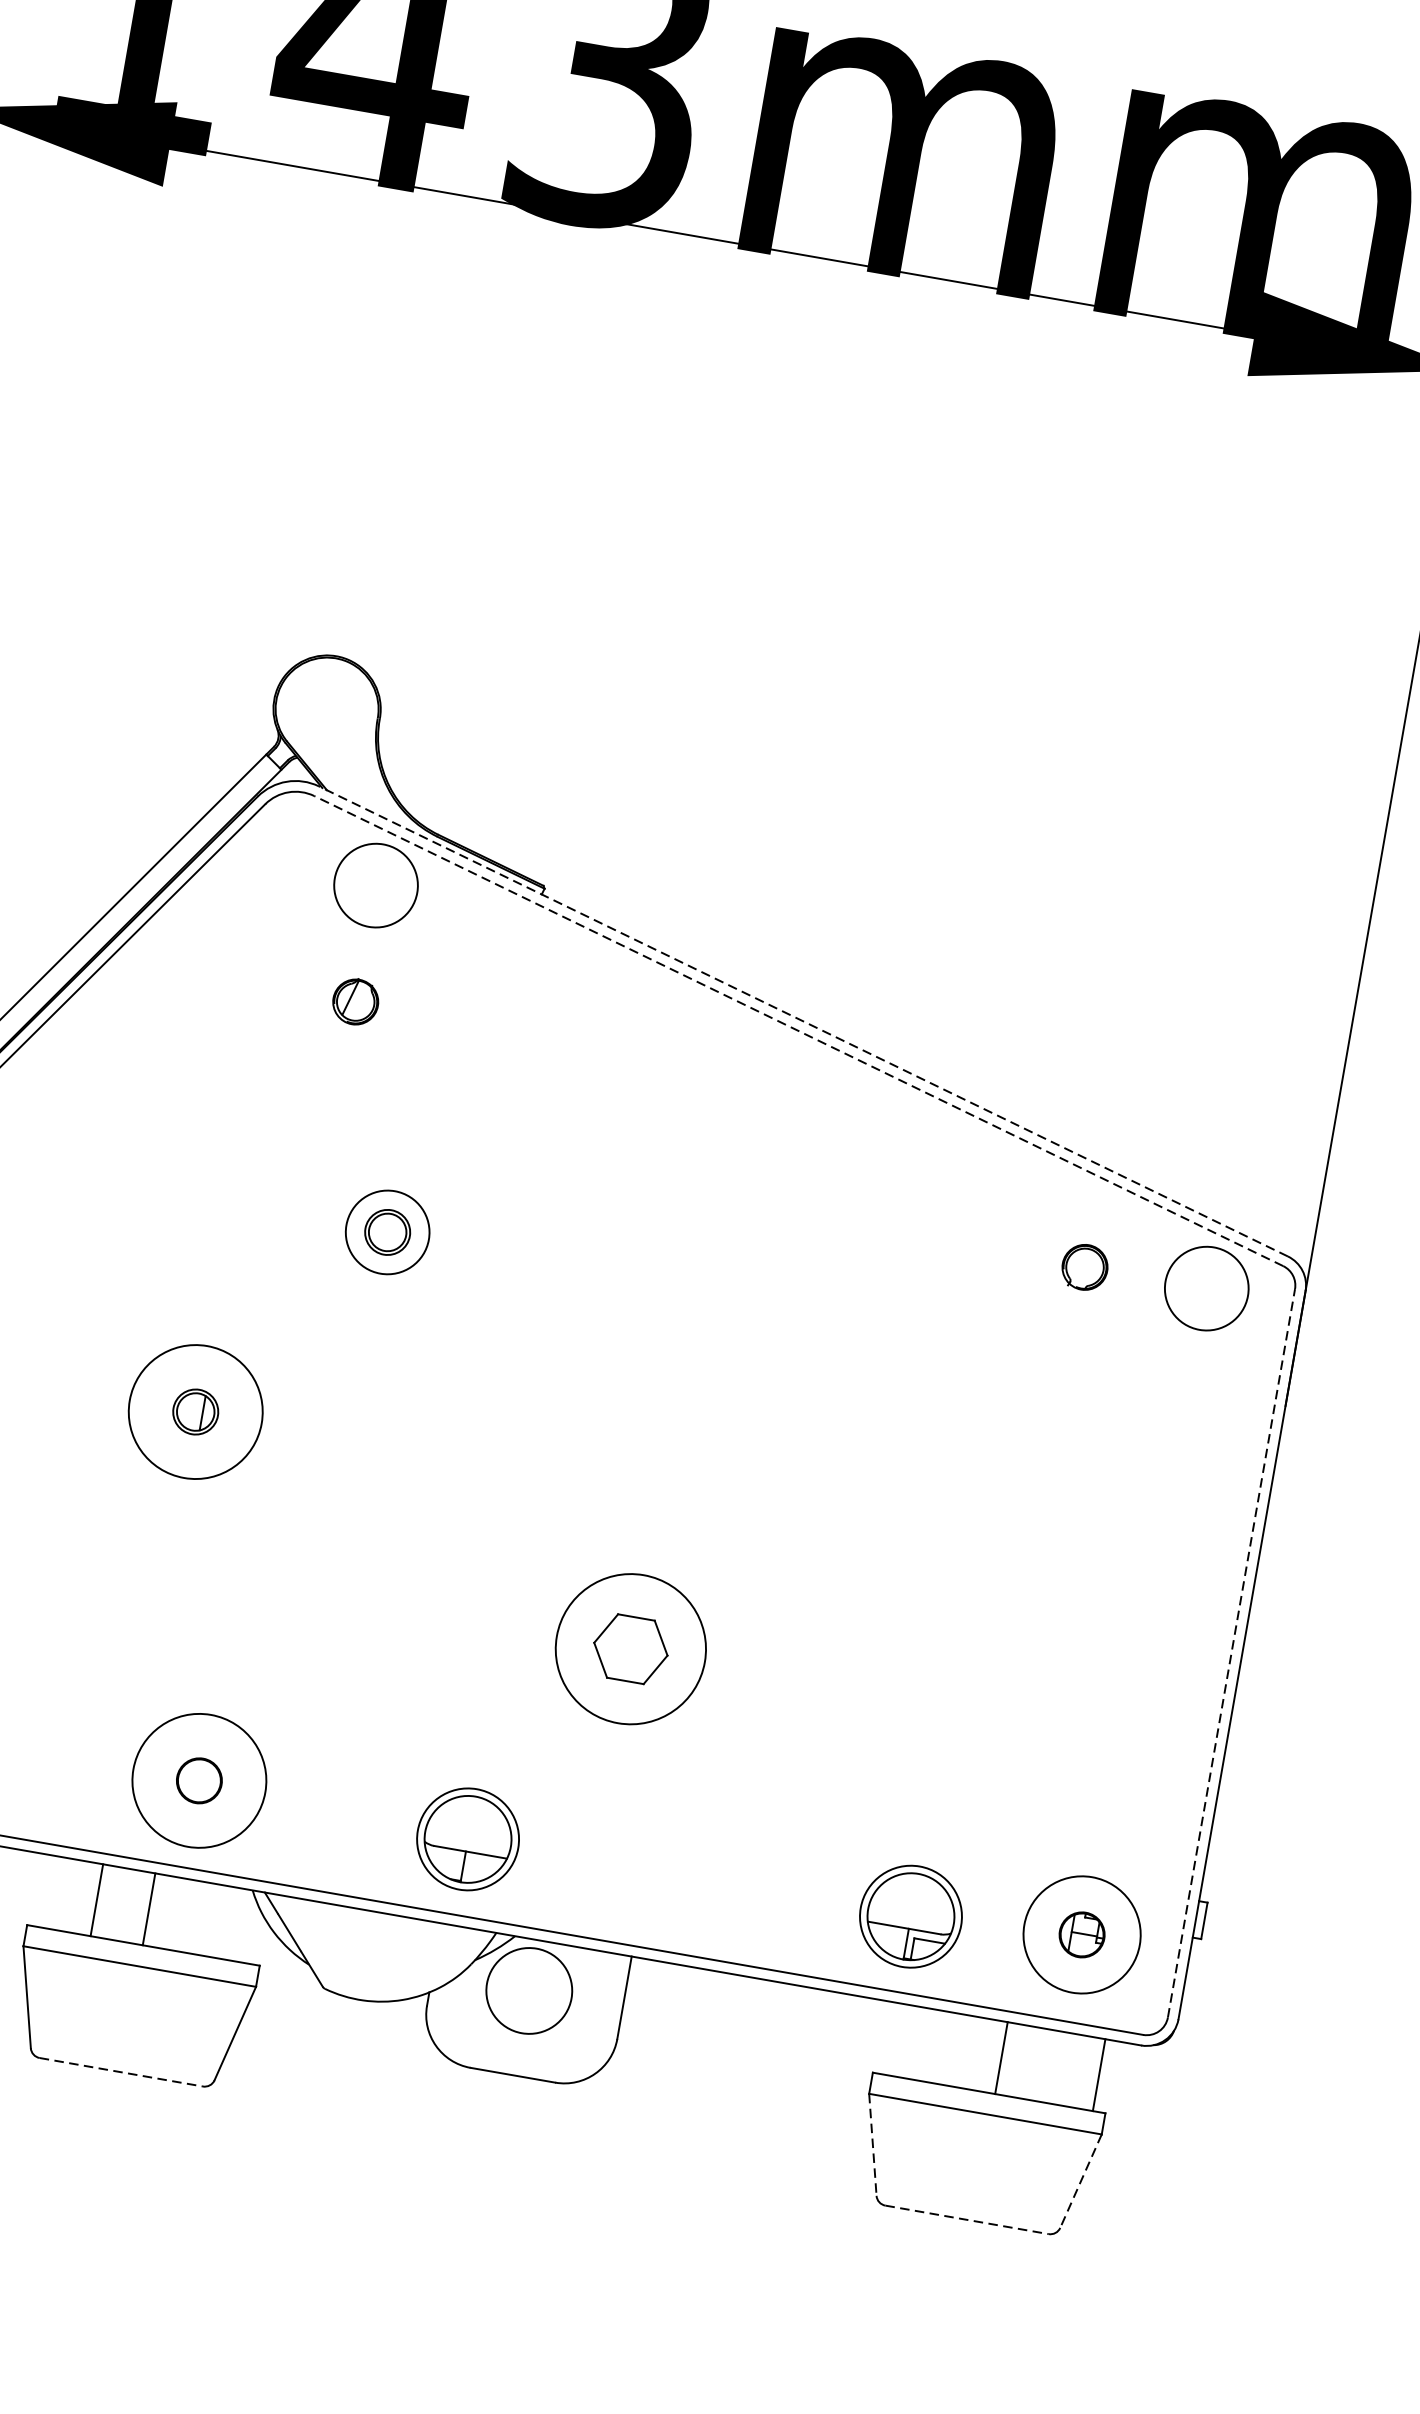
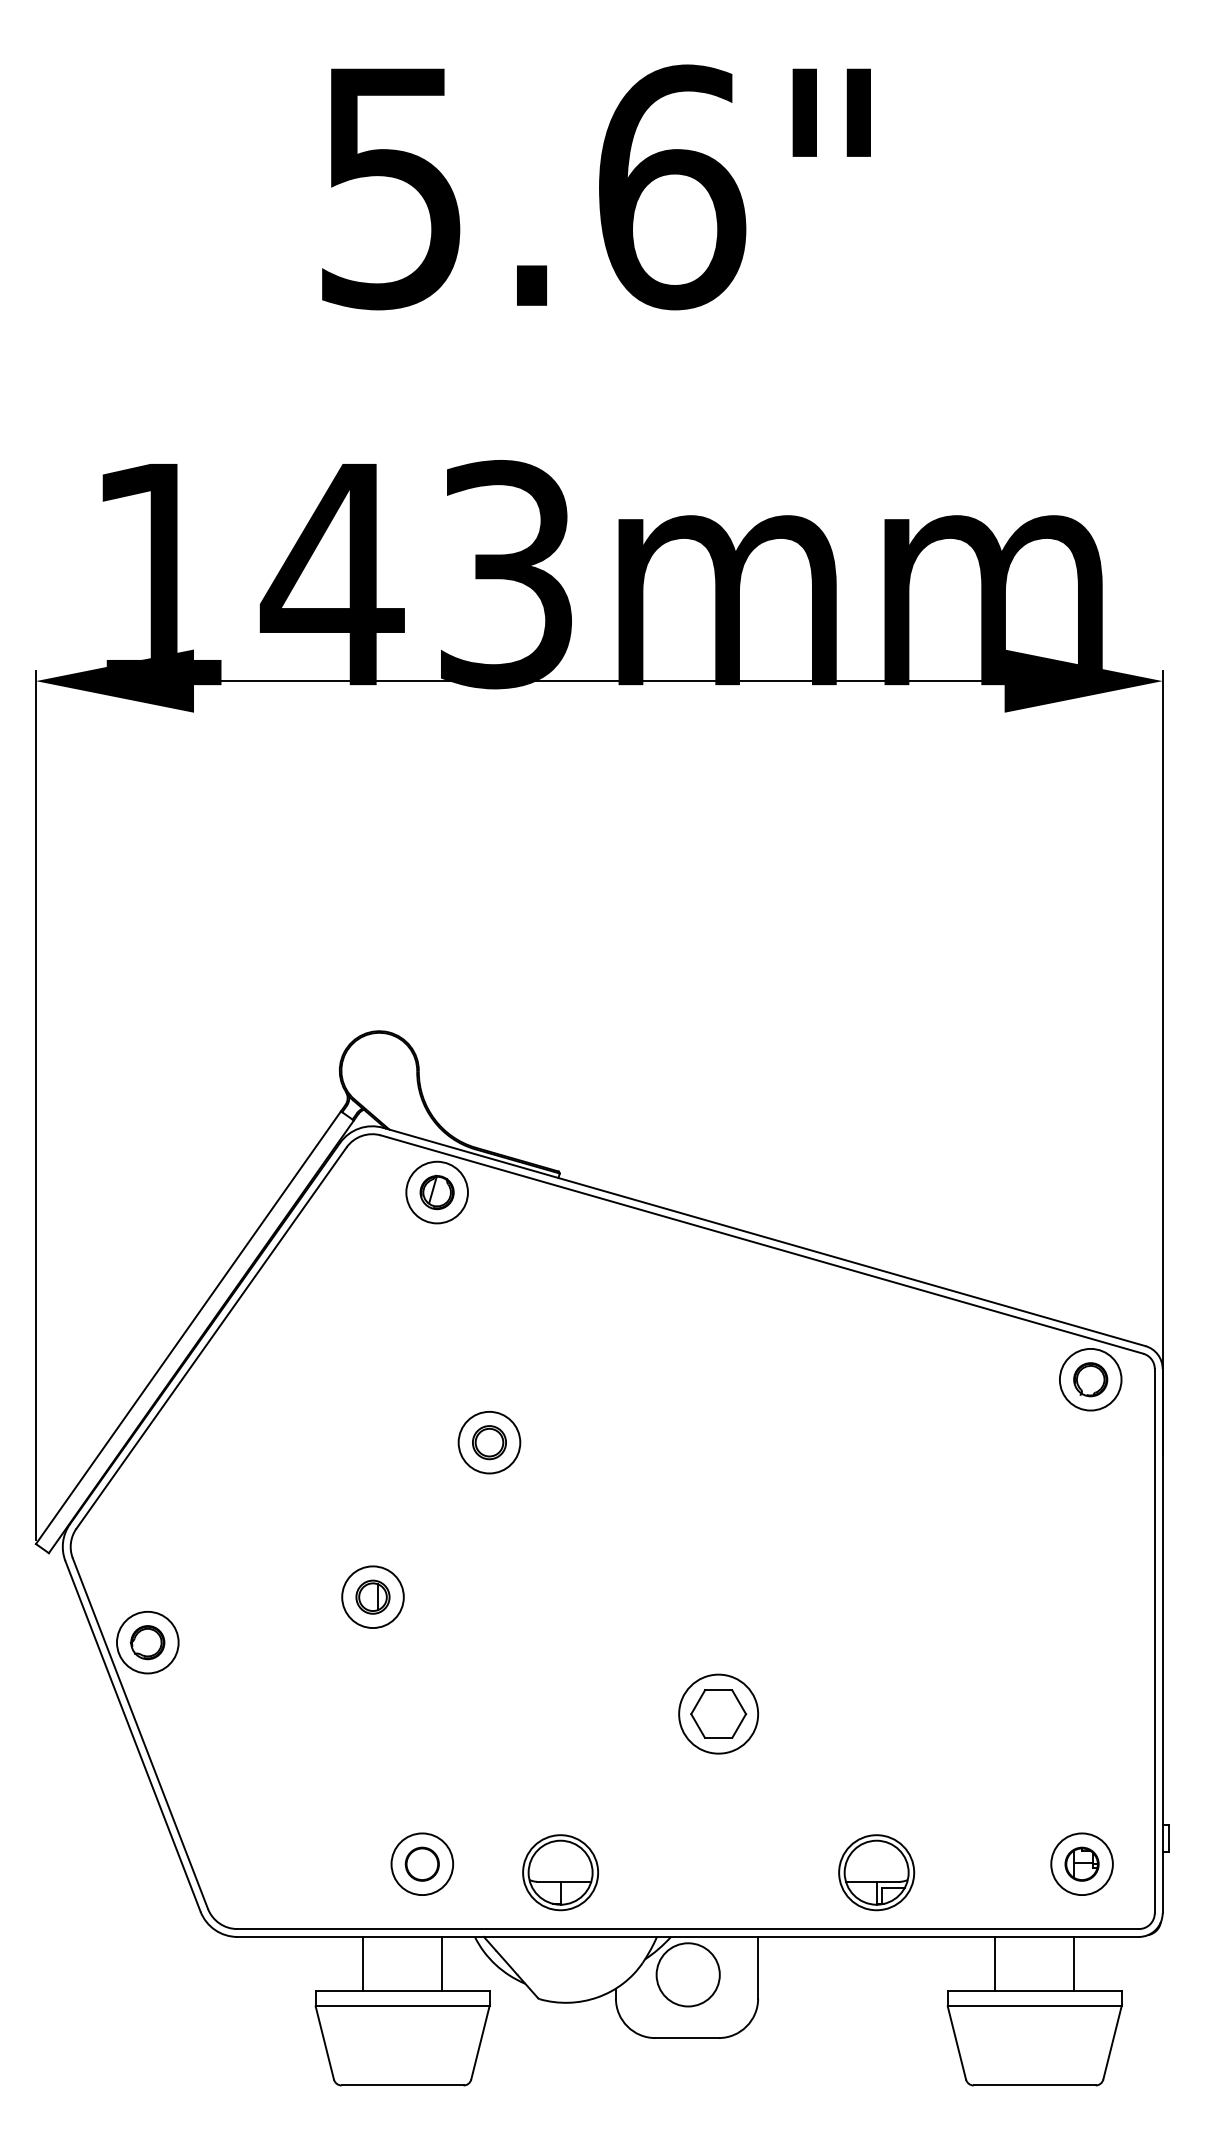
part: (354, 1001) -> (436, 1192), moved
line: (802, 1020) -> (763, 1236), dashed -> solid
line: (797, 1030) -> (761, 1244), dashed -> solid
part: (1084, 1267) -> (1090, 1379), moved
circle: (194, 1412) -> (372, 1597), size x0.62
circle: (630, 1648) -> (718, 1713), size x0.71
line: (1231, 1652) -> (1154, 1640), dashed -> solid
circle: (199, 1781) -> (422, 1864), size x0.62
part: (467, 1839) -> (560, 1872), moved
line: (149, 1909) -> (442, 1963), moved
part: (910, 1916) -> (876, 1872), moved
circle: (1081, 1935) -> (1081, 1864), size x0.71
line: (1001, 2057) -> (995, 1963), moved
line: (121, 2072) -> (402, 2085), dashed -> solid
line: (1099, 2074) -> (1074, 1963), moved
line: (872, 2145) -> (956, 2043), dashed -> solid
line: (1080, 2181) -> (1112, 2043), dashed -> solid
line: (966, 2219) -> (1034, 2085), dashed -> solid

